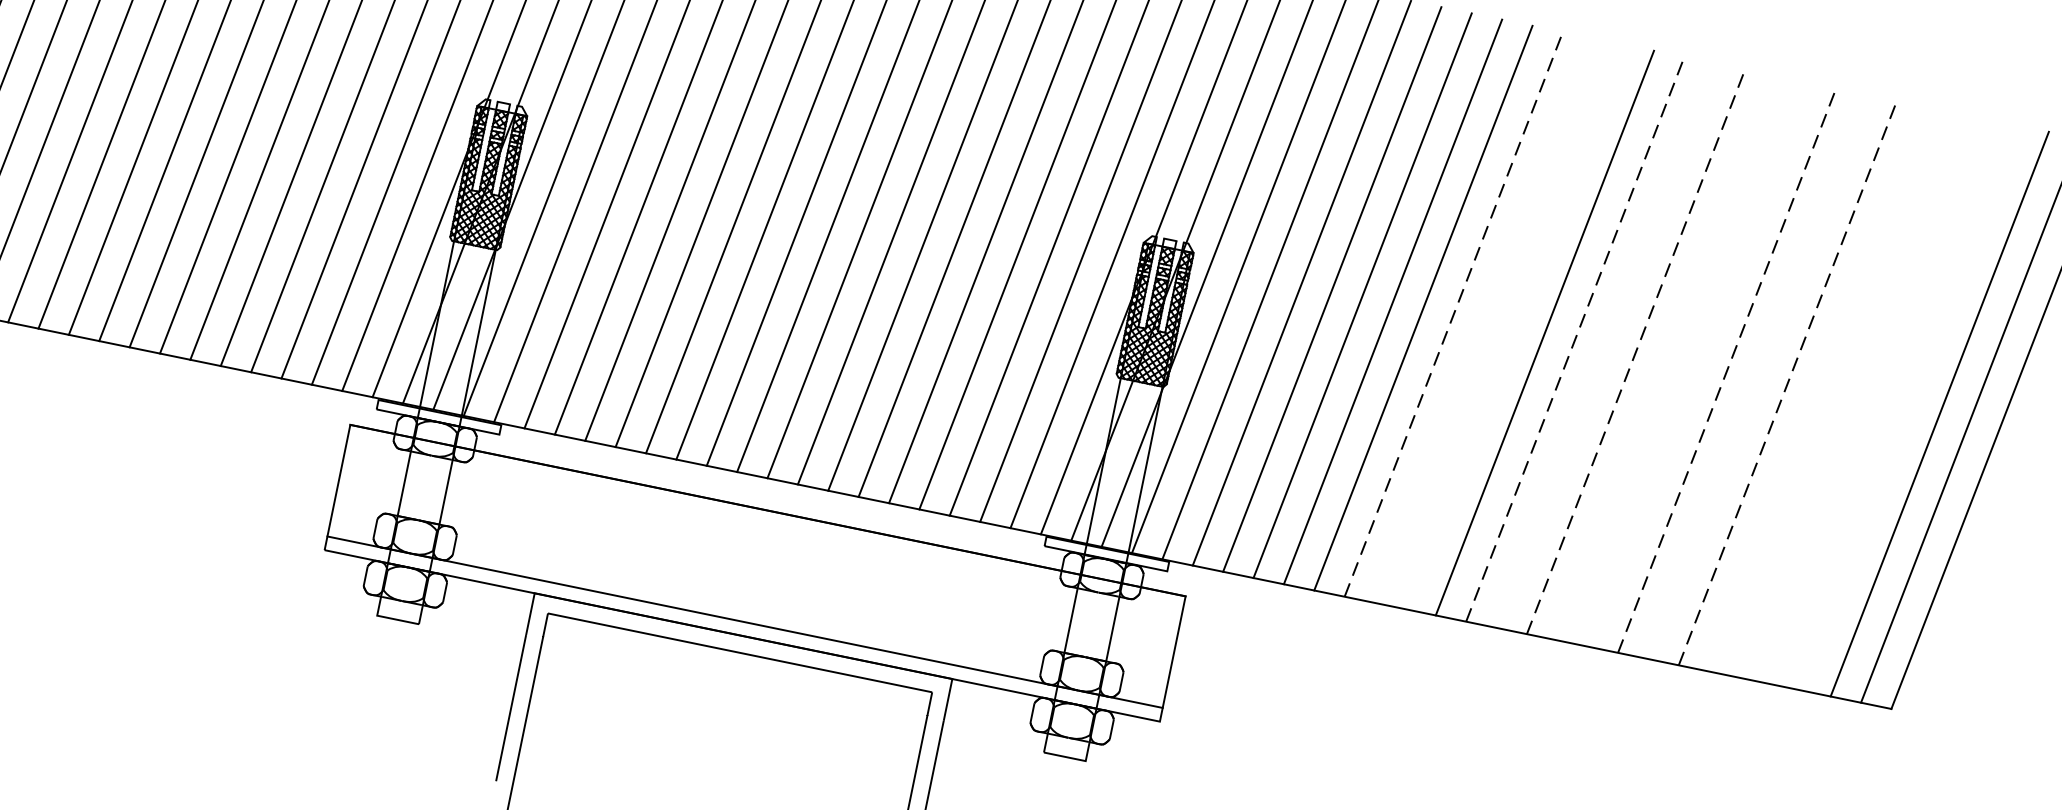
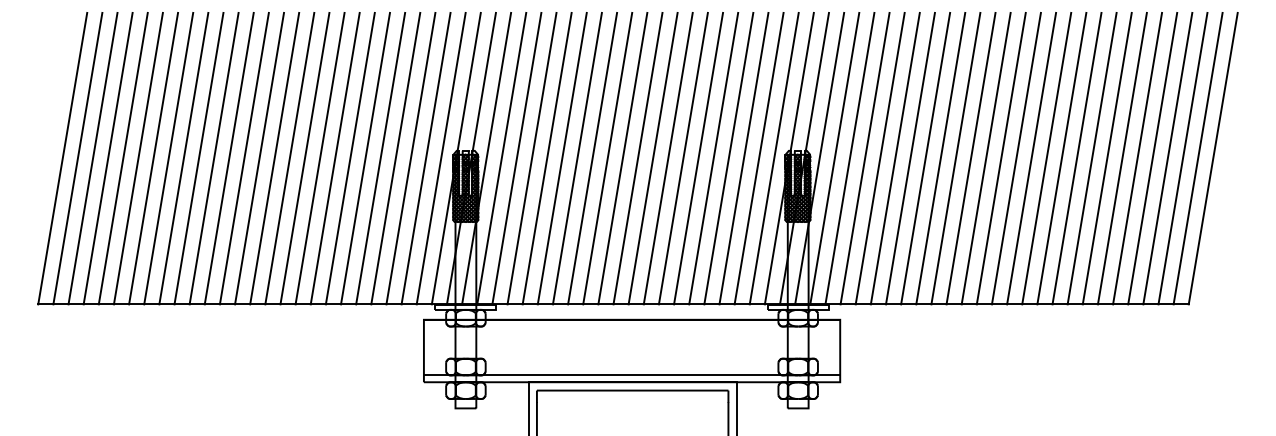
line: (1453, 313) -> (940, 158), dashed -> solid
line: (1483, 320) -> (955, 158), added
line: (1513, 326) -> (970, 158), added
line: (1575, 339) -> (1001, 158), dashed -> solid
line: (1603, 344) -> (1015, 158), added
line: (1635, 351) -> (1031, 158), dashed -> solid
line: (1666, 357) -> (1046, 158), added
line: (1696, 363) -> (1061, 158), added
line: (1728, 370) -> (1077, 158), dashed -> solid
line: (1756, 376) -> (1091, 158), added
line: (1788, 382) -> (1107, 158), dashed -> solid
line: (1816, 388) -> (1121, 158), added
line: (1848, 395) -> (1137, 158), added
line: (1878, 401) -> (1152, 158), added
line: (1908, 407) -> (1167, 158), added

